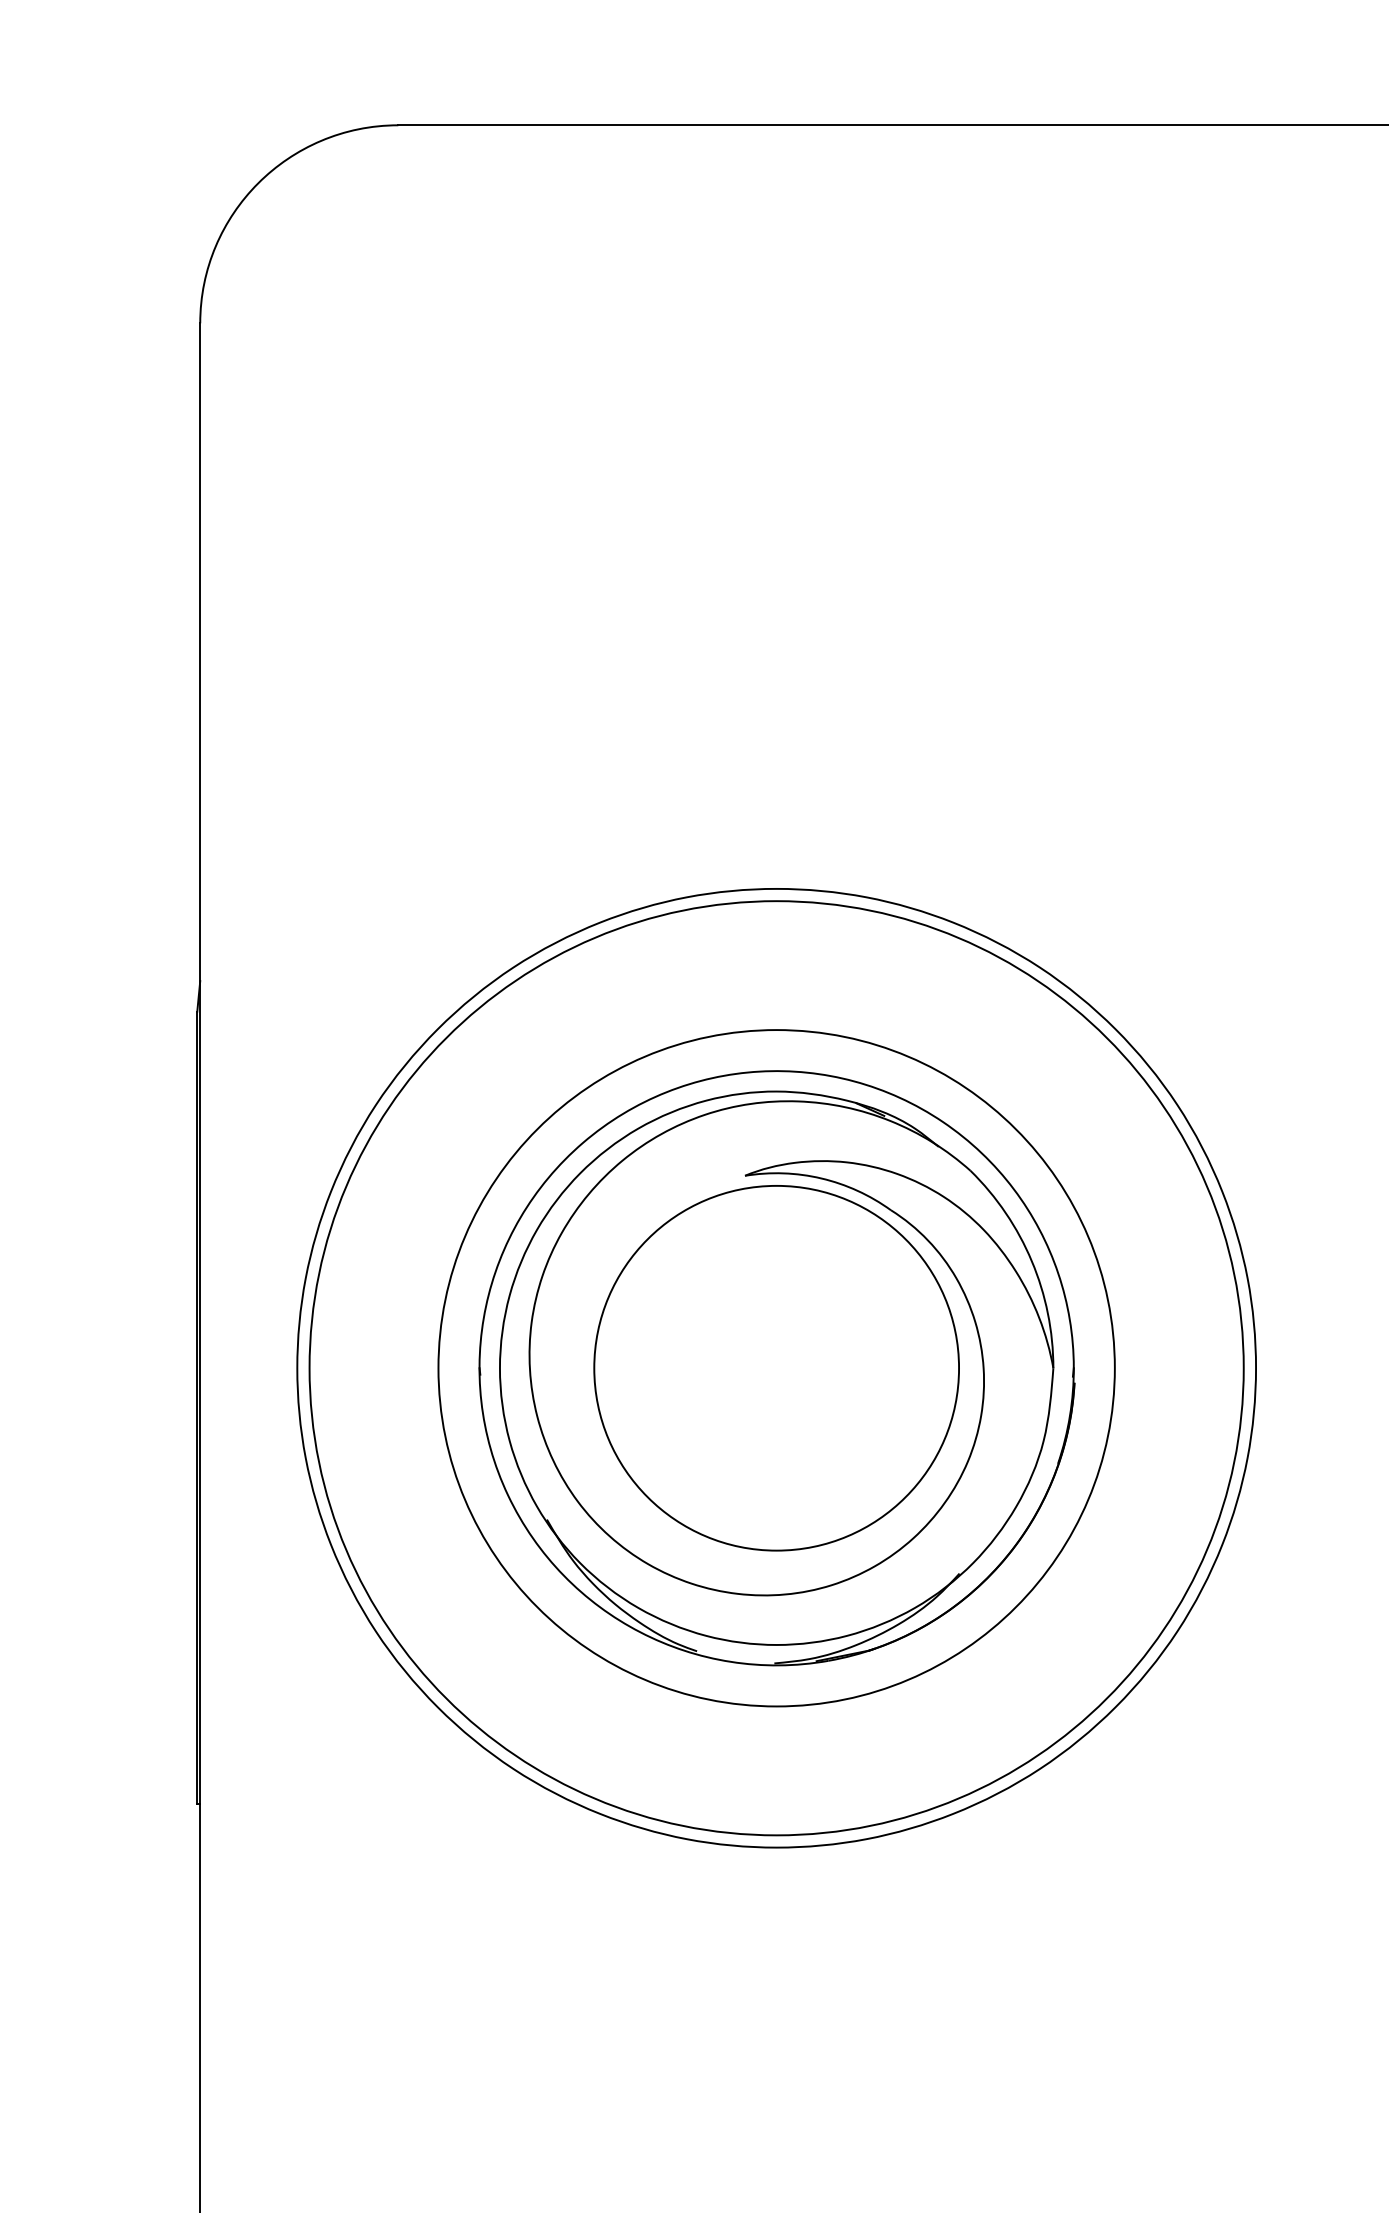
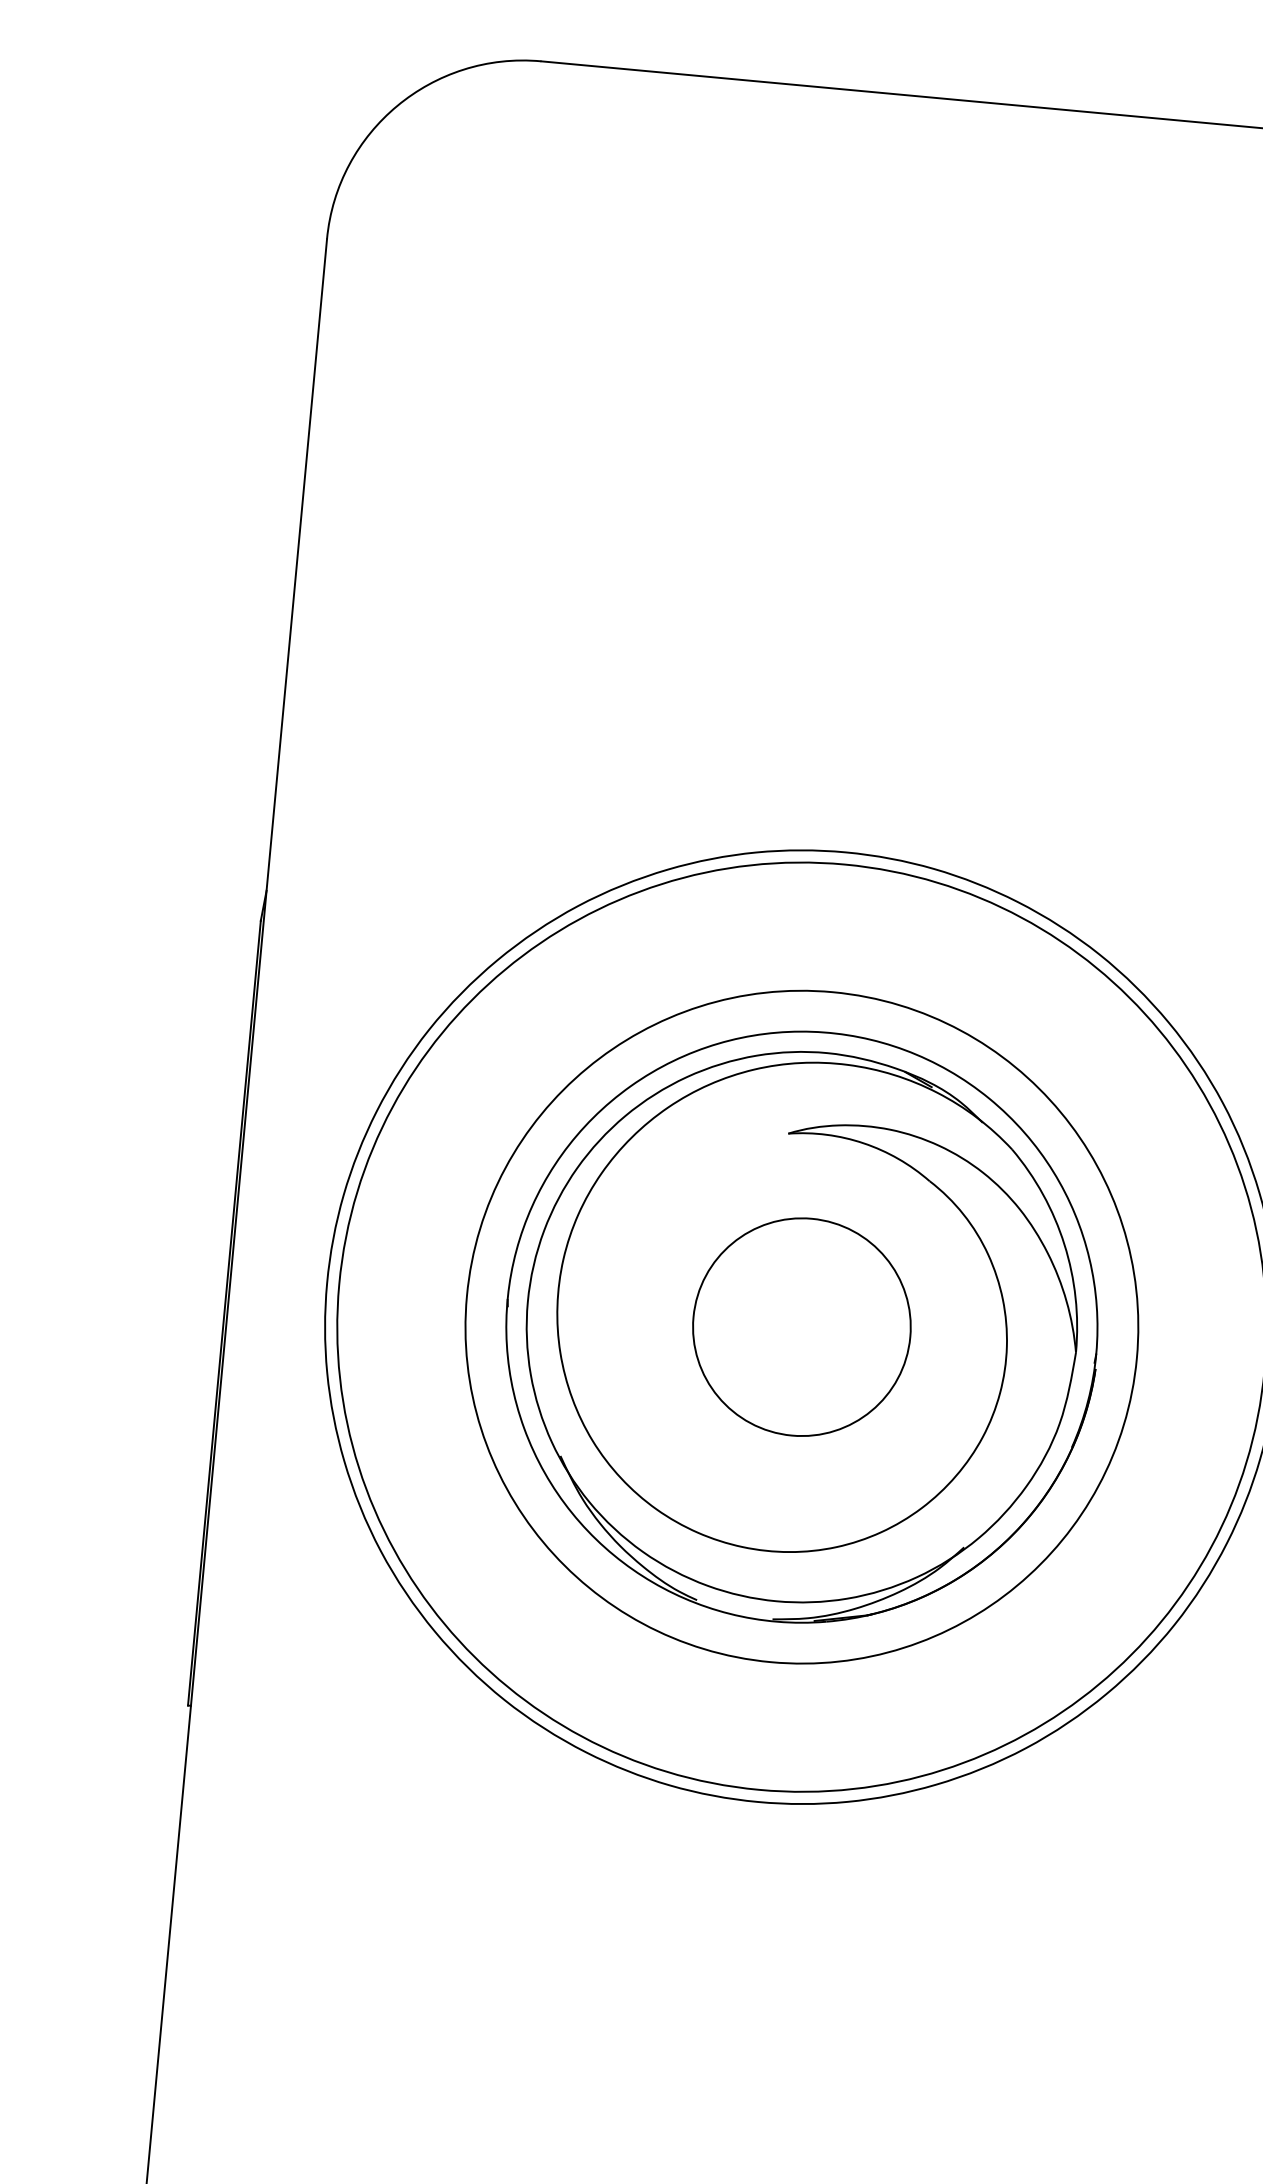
circle: (776, 1367) -> (801, 1326), size x0.6

